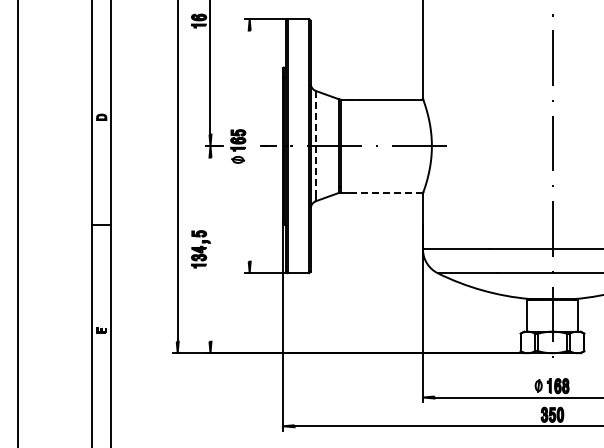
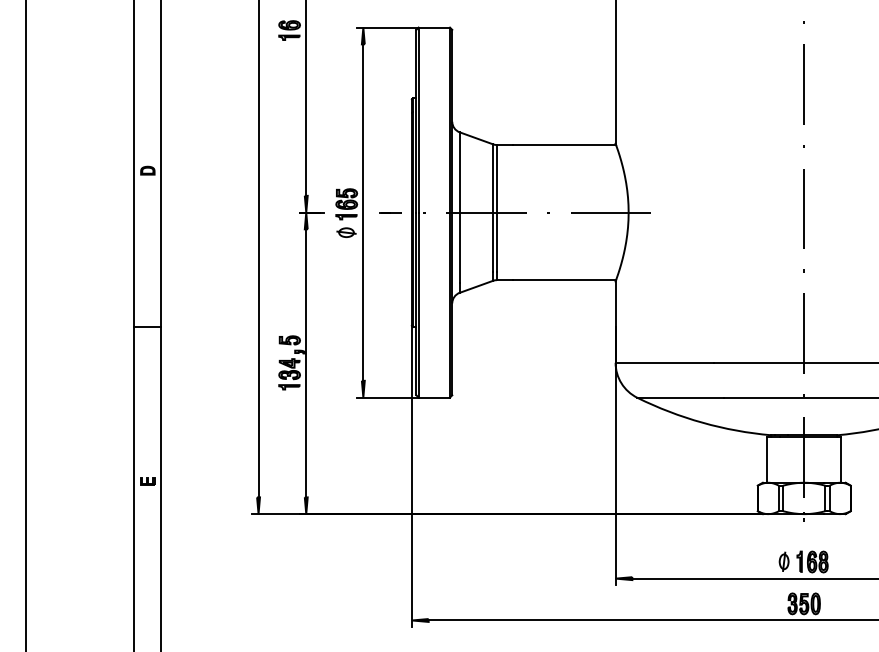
line: (315, 142) -> (459, 207), dashed -> solid
line: (249, 145) -> (363, 211), added
line: (387, 192) -> (563, 280), dashed -> solid
line: (210, 249) -> (306, 363), added

